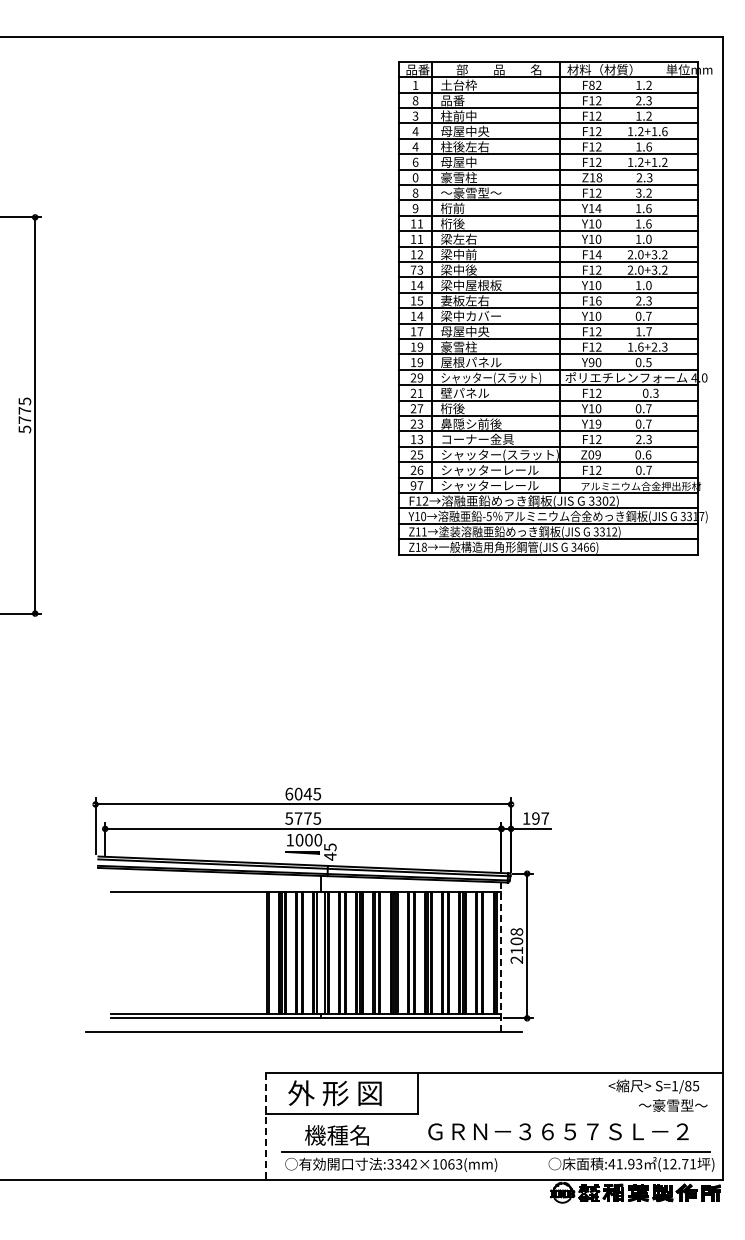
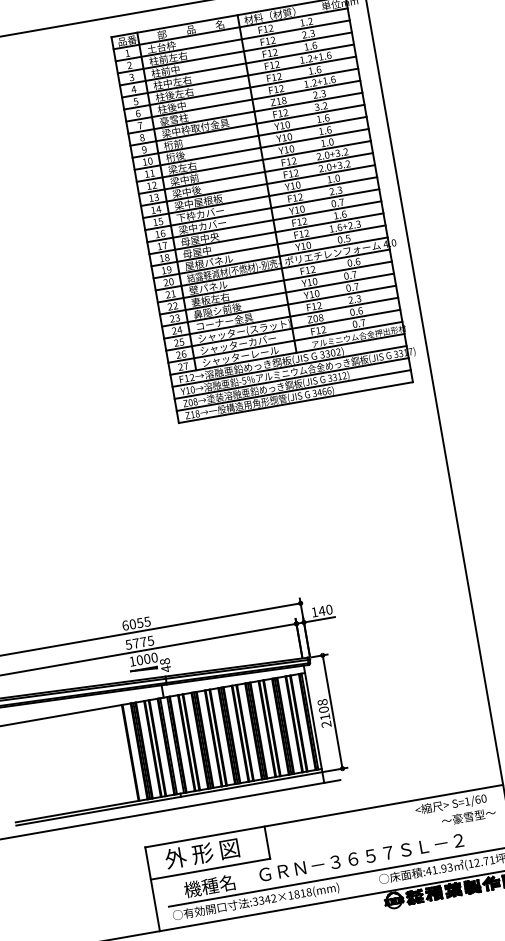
text: (591, 84) -> (265, 28), F82 -> F12
text: (415, 100) -> (129, 65), 8 -> 2
text: (464, 100) -> (167, 58), 品番 -> 柱前左右
text: (648, 115) -> (314, 45), 1.2 -> 1.6
text: (465, 131) -> (173, 82), 母屋中央 -> 柱中左右
text: (415, 146) -> (135, 101), 4 -> 5
text: (452, 161) -> (166, 107), 母屋中 -> 柱後中
text: (664, 161) -> (332, 78), 1.2+1.2 -> 1.2+1.6
text: (415, 177) -> (140, 125), 0 -> 7
text: (483, 192) -> (195, 127), ～豪雪型～ -> 梁中枠取付金具
text: (598, 208) -> (287, 124), Y14 -> Y10
text: (420, 223) -> (150, 160), 11 -> 10
text: (598, 254) -> (293, 160), F14 -> F12
text: (413, 269) -> (151, 197), 73 -> 13
text: (470, 300) -> (200, 214), 妻板左右 -> 下枠カバー
text: (598, 300) -> (300, 196), F16 -> F12
text: (420, 315) -> (162, 232), 14 -> 16
text: (648, 331) -> (343, 214), 1.7 -> 1.6
text: (420, 346) -> (167, 257), 19 -> 18
text: (458, 346) -> (196, 251), 豪雪柱 -> 母屋中
text: (591, 362) -> (303, 246), Y90 -> Y10
text: (420, 377) -> (171, 281), 29 -> 20
text: (499, 377) -> (233, 270), シャッター(スラット) -> 結露軽減材(不燃材)-別売-
text: (655, 392) -> (357, 261), 0.3 -> 0.6
text: (420, 408) -> (175, 305), 27 -> 22
text: (465, 408) -> (210, 299), 桁後 -> 妻板左右
text: (598, 423) -> (317, 293), Y19 -> Y10
text: (416, 439) -> (176, 330), 13 -> 24
text: (597, 454) -> (320, 317), Z09 -> Z08
text: (520, 469) -> (262, 339), シャッターレール -> シャッターカバー
text: (413, 485) -> (180, 366), 97 -> 27
text: (420, 531) -> (192, 402), Z11 -> Z08
text: (307, 794) -> (139, 623), 6045 -> 6055
text: (540, 818) -> (325, 610), 197 -> 140
text: (330, 847) -> (165, 661), 45 -> 48
line: (501, 957) -> (314, 724), dashed -> solid
text: (692, 1085) -> (481, 798), S=1/85 -> S=1/60
line: (265, 1126) -> (152, 889), dashed -> solid
text: (558, 1131) -> (361, 857), moved
text: (451, 1164) -> (303, 893), :3342×1063(mm) -> :3342×1818(mm)

